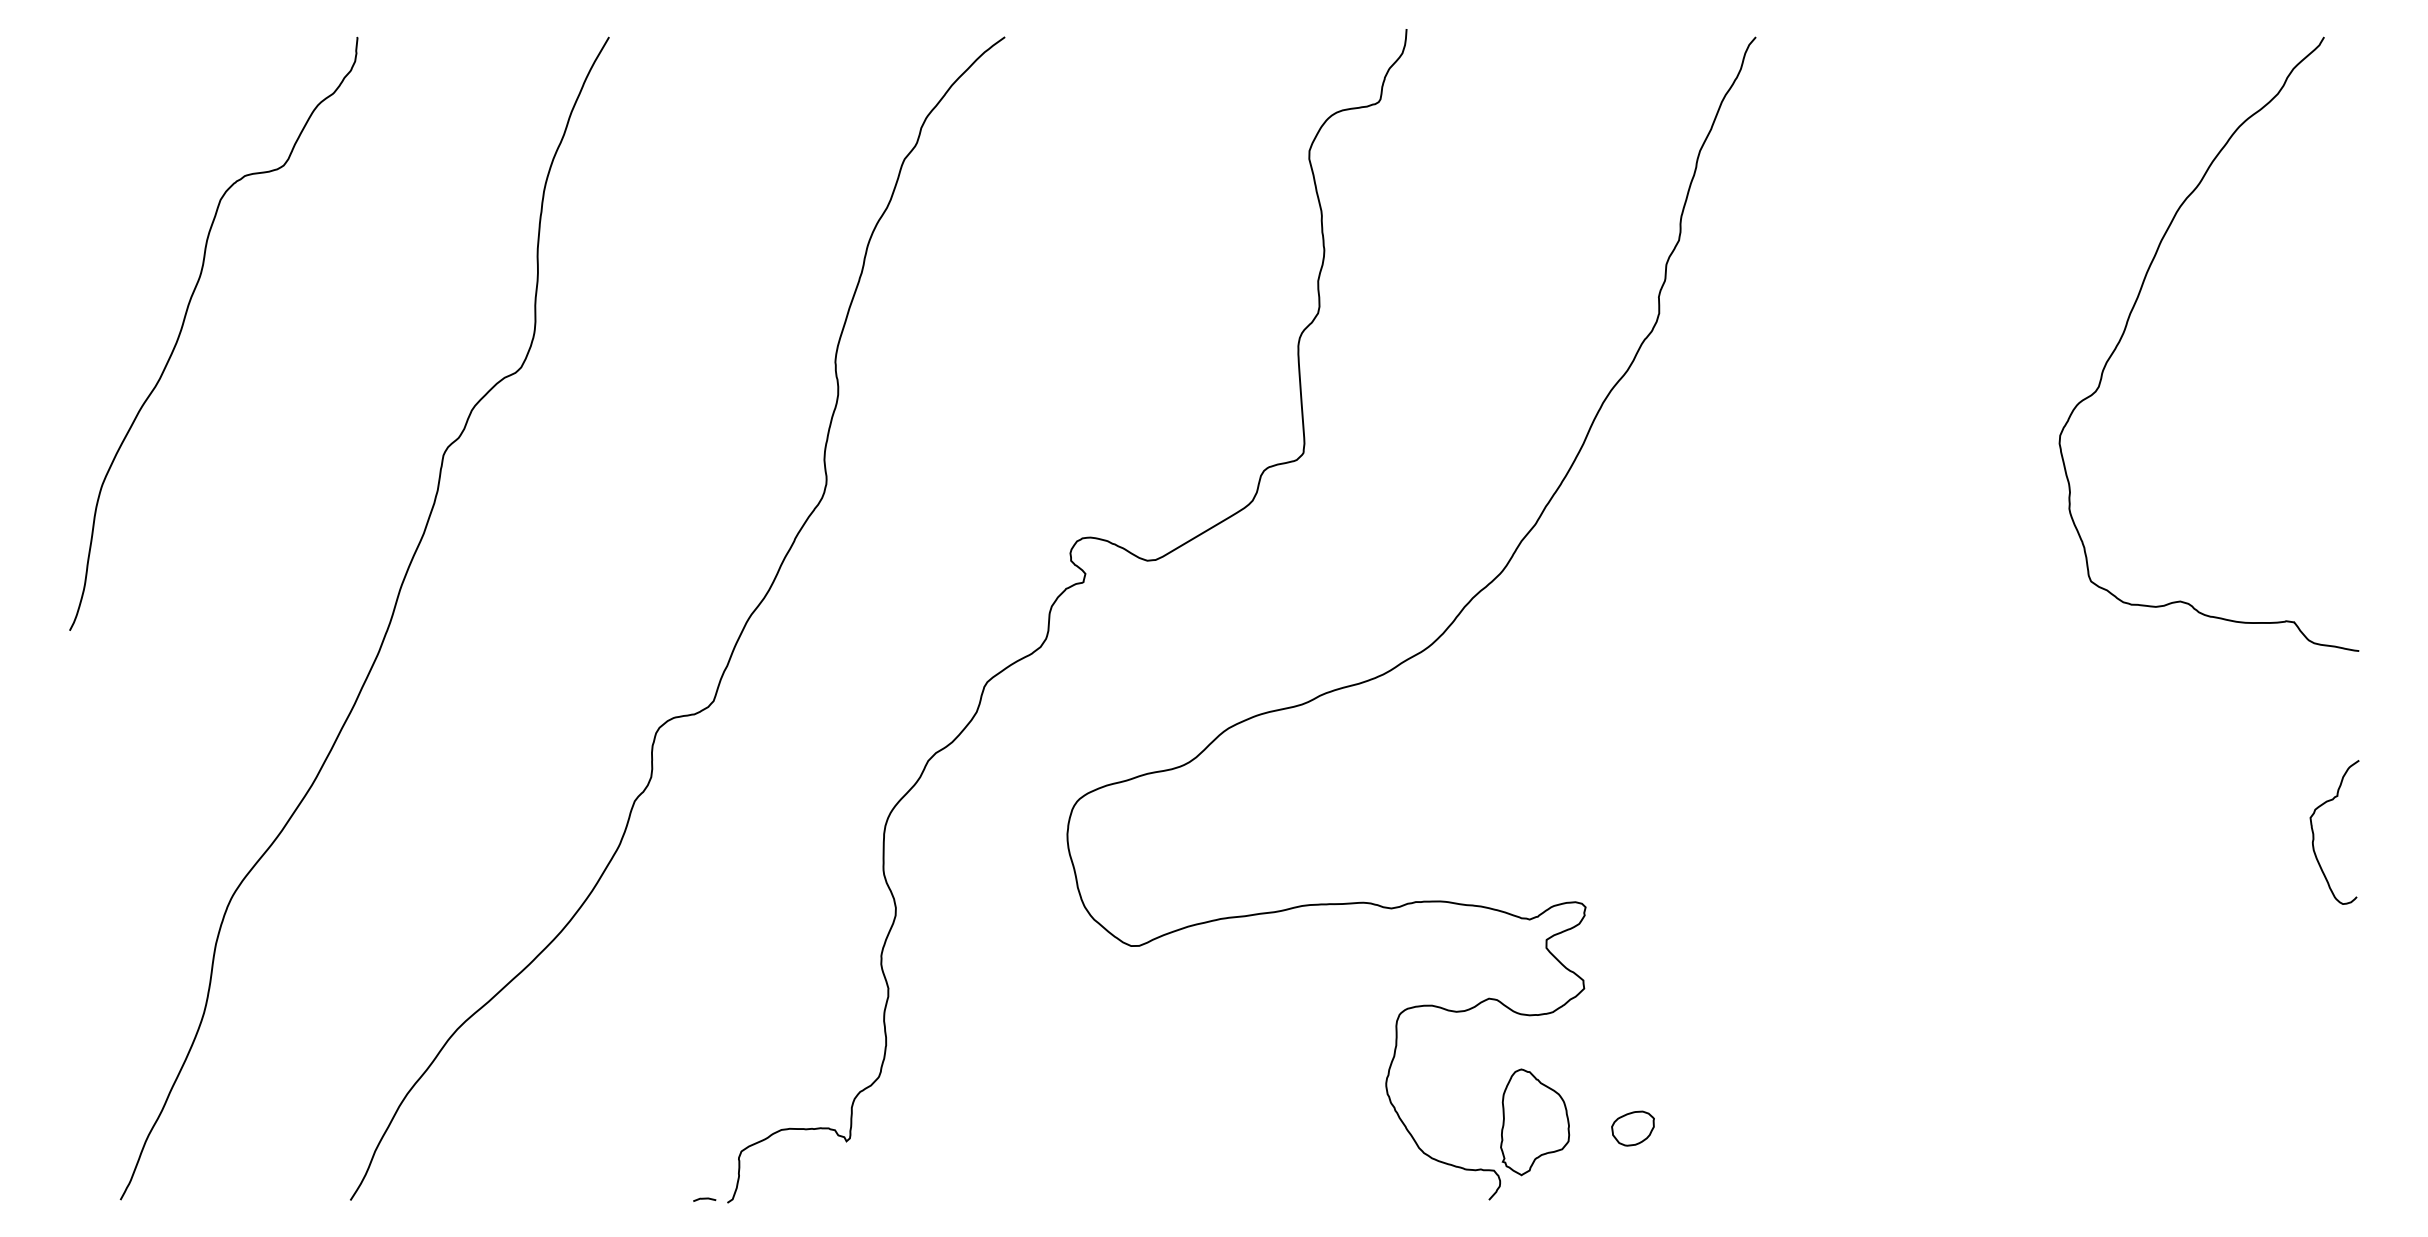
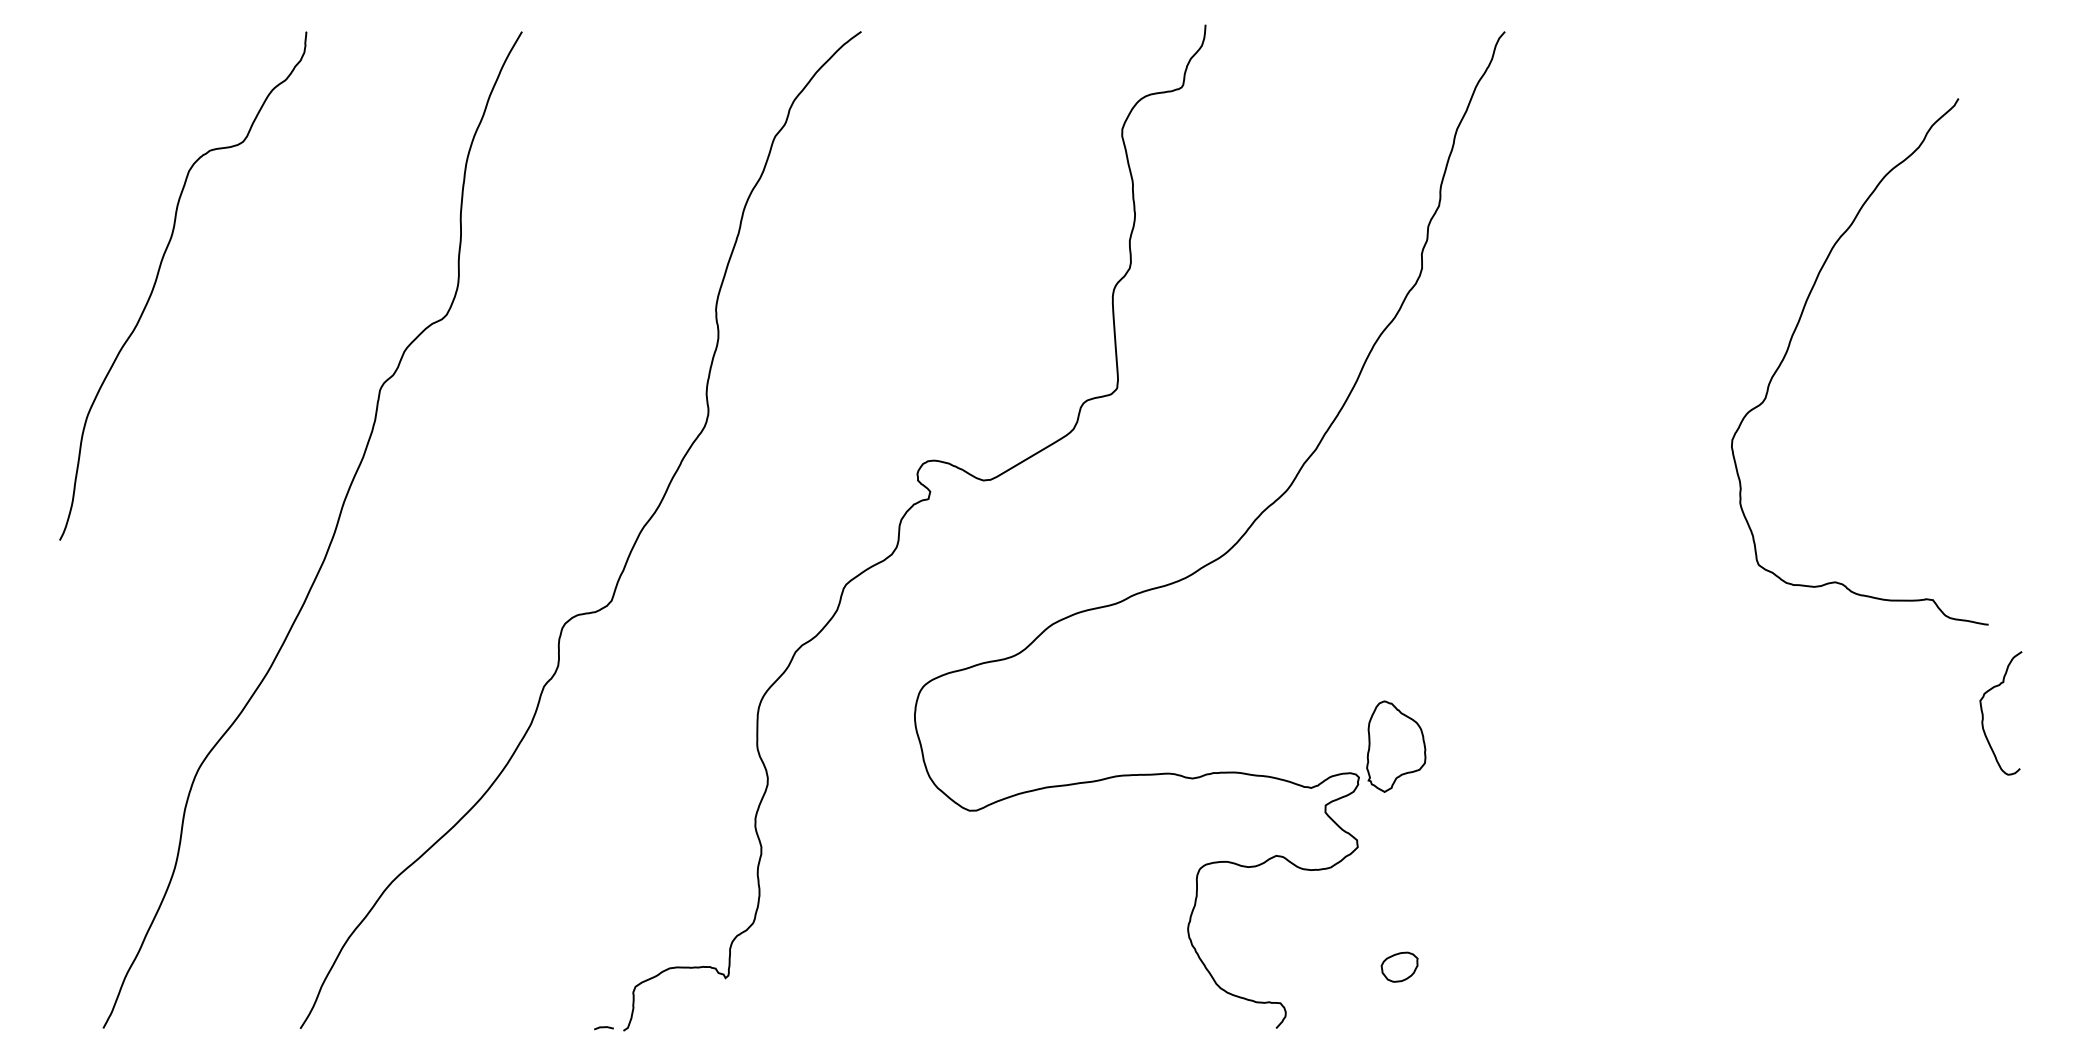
curve: (2134, 307) -> (1796, 330), moved
part: (1535, 1122) -> (1396, 746), moved

